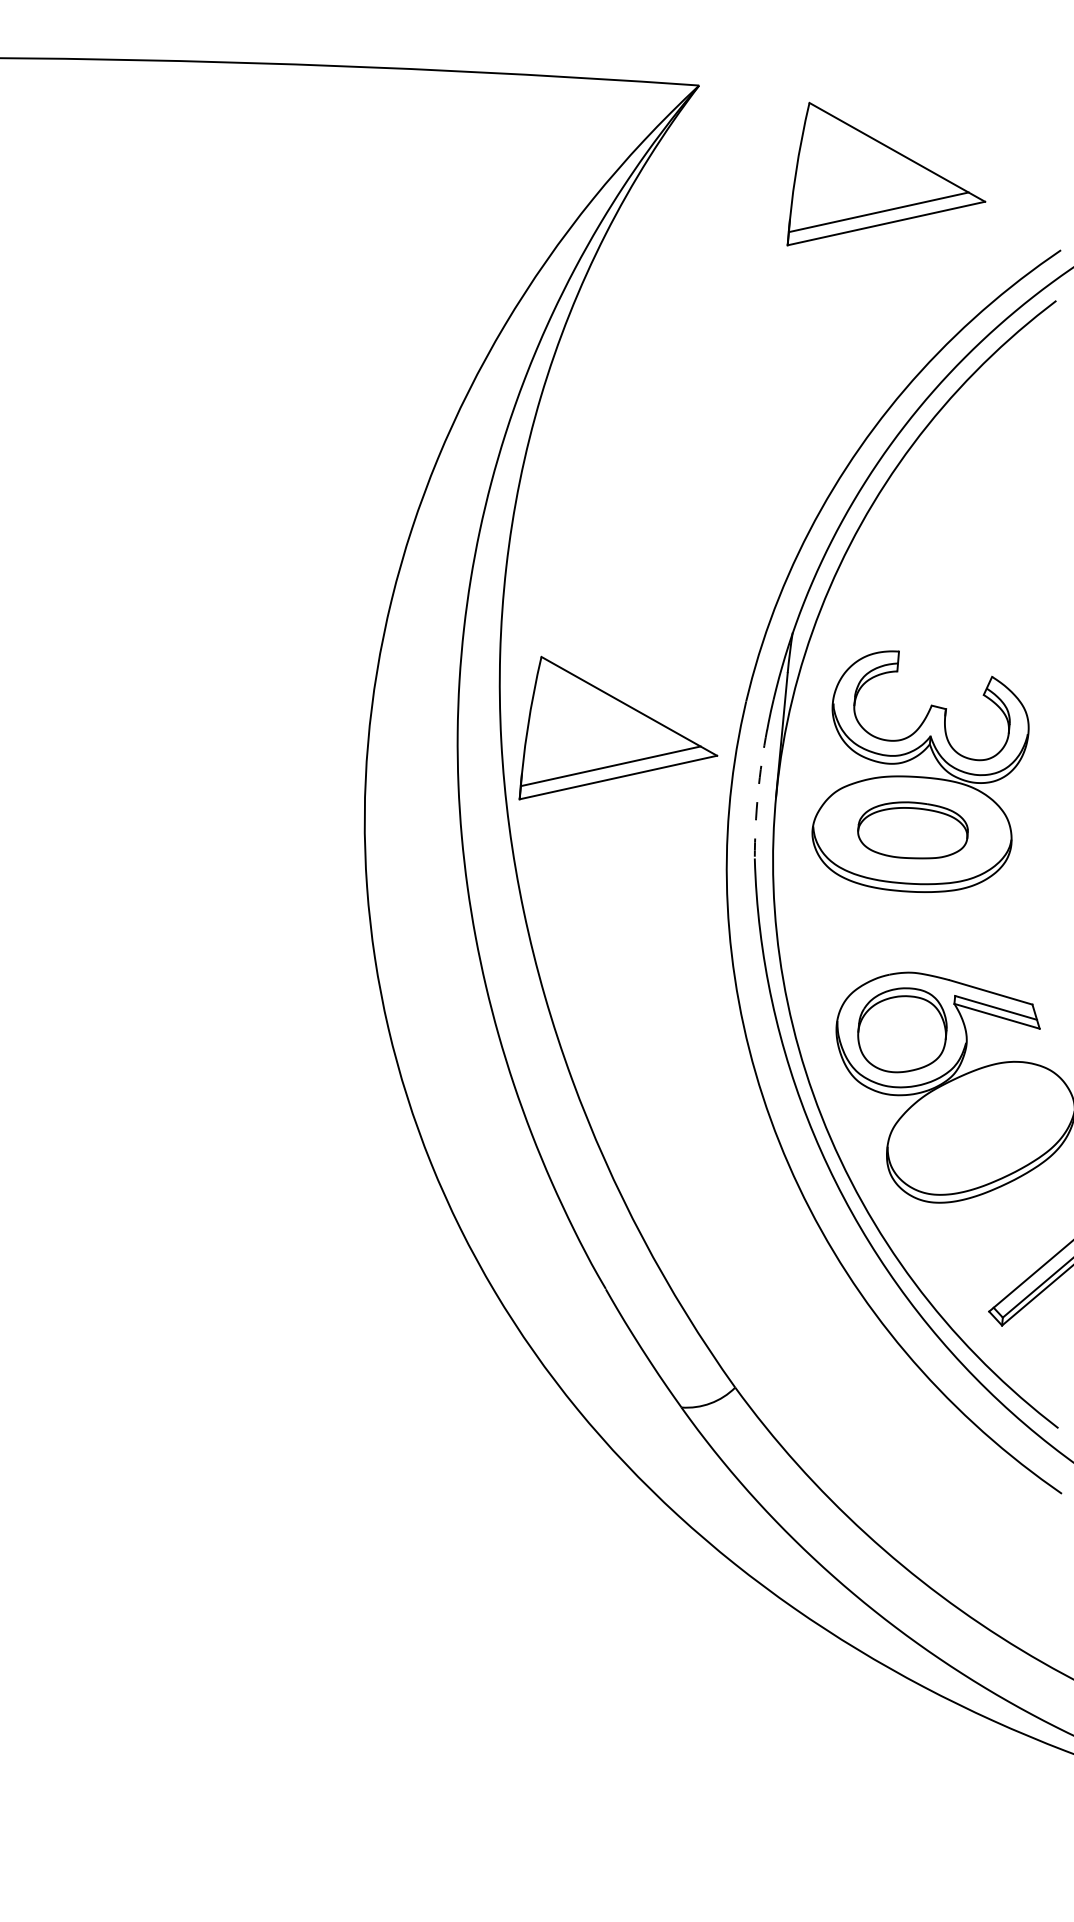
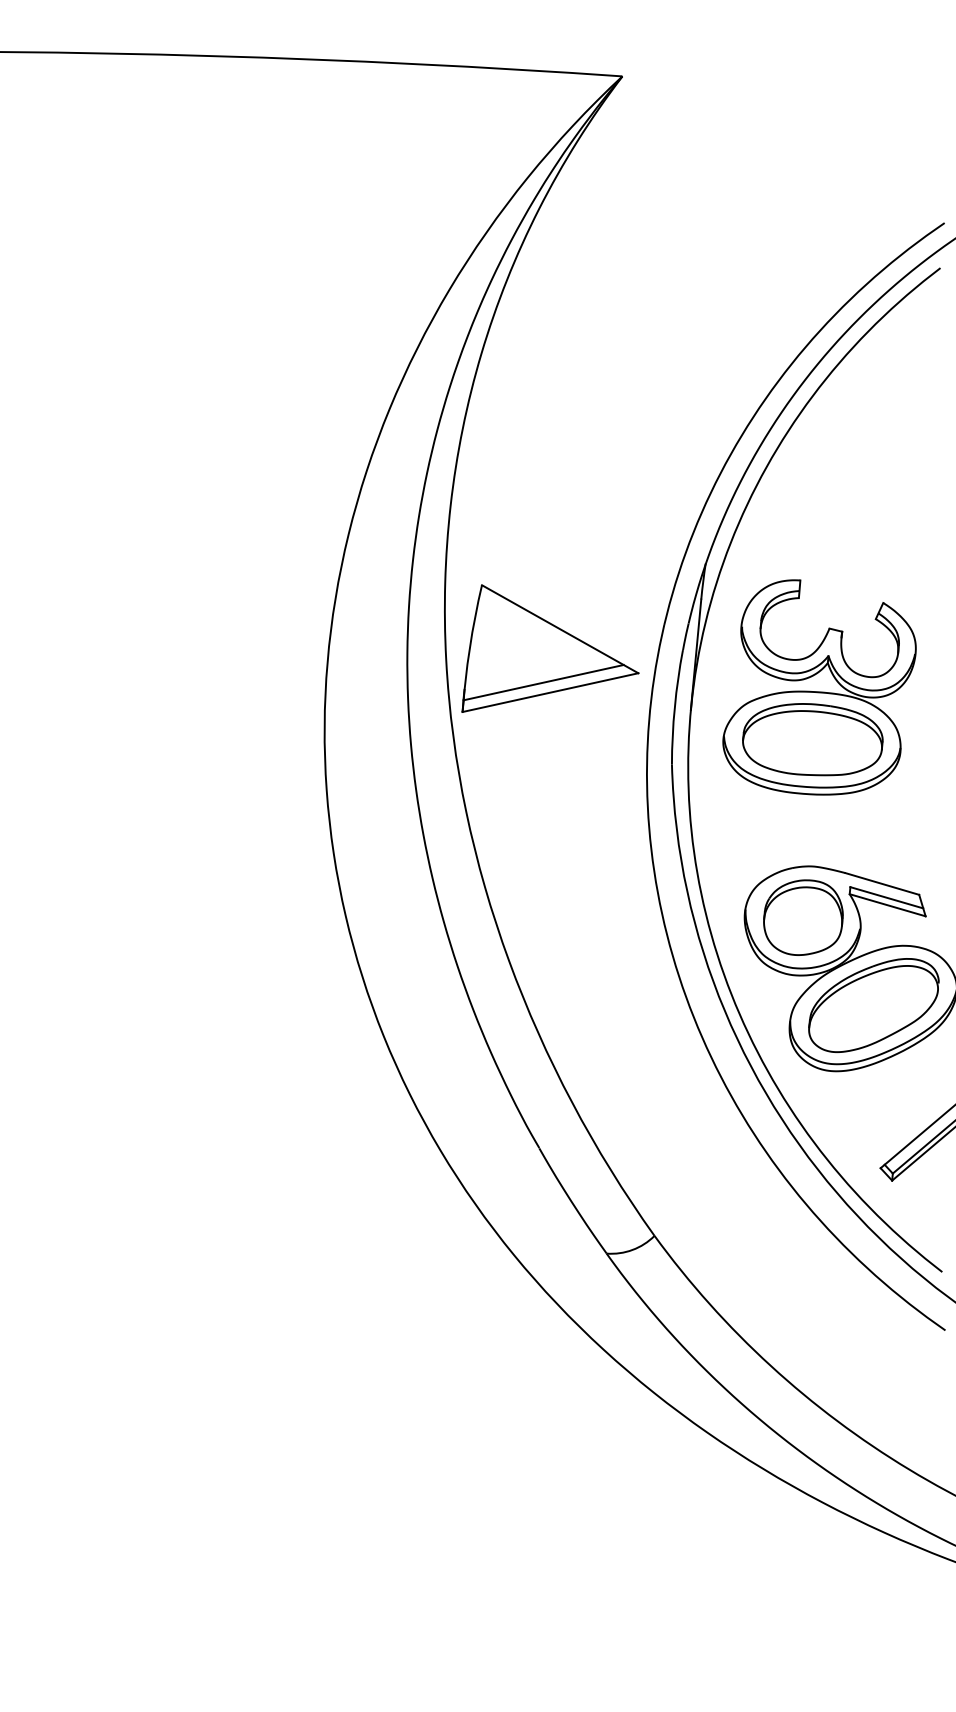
part: (886, 173) -> (789, 154), removed
arc: (758, 793) -> (675, 706), dashed -> solid
part: (912, 830) -> (812, 739), size x1.43
part: (981, 1128) -> (873, 1005), added

